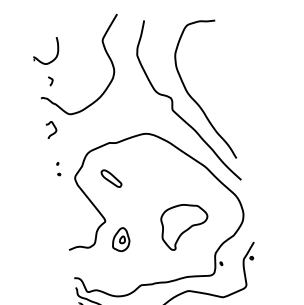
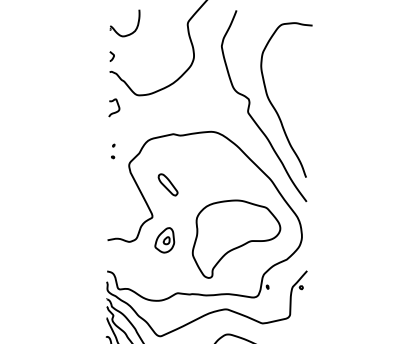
curve: (51, 80) -> (112, 56), moved
part: (110, 178) -> (167, 184), moved
part: (184, 225) -> (236, 238), size x1.67

